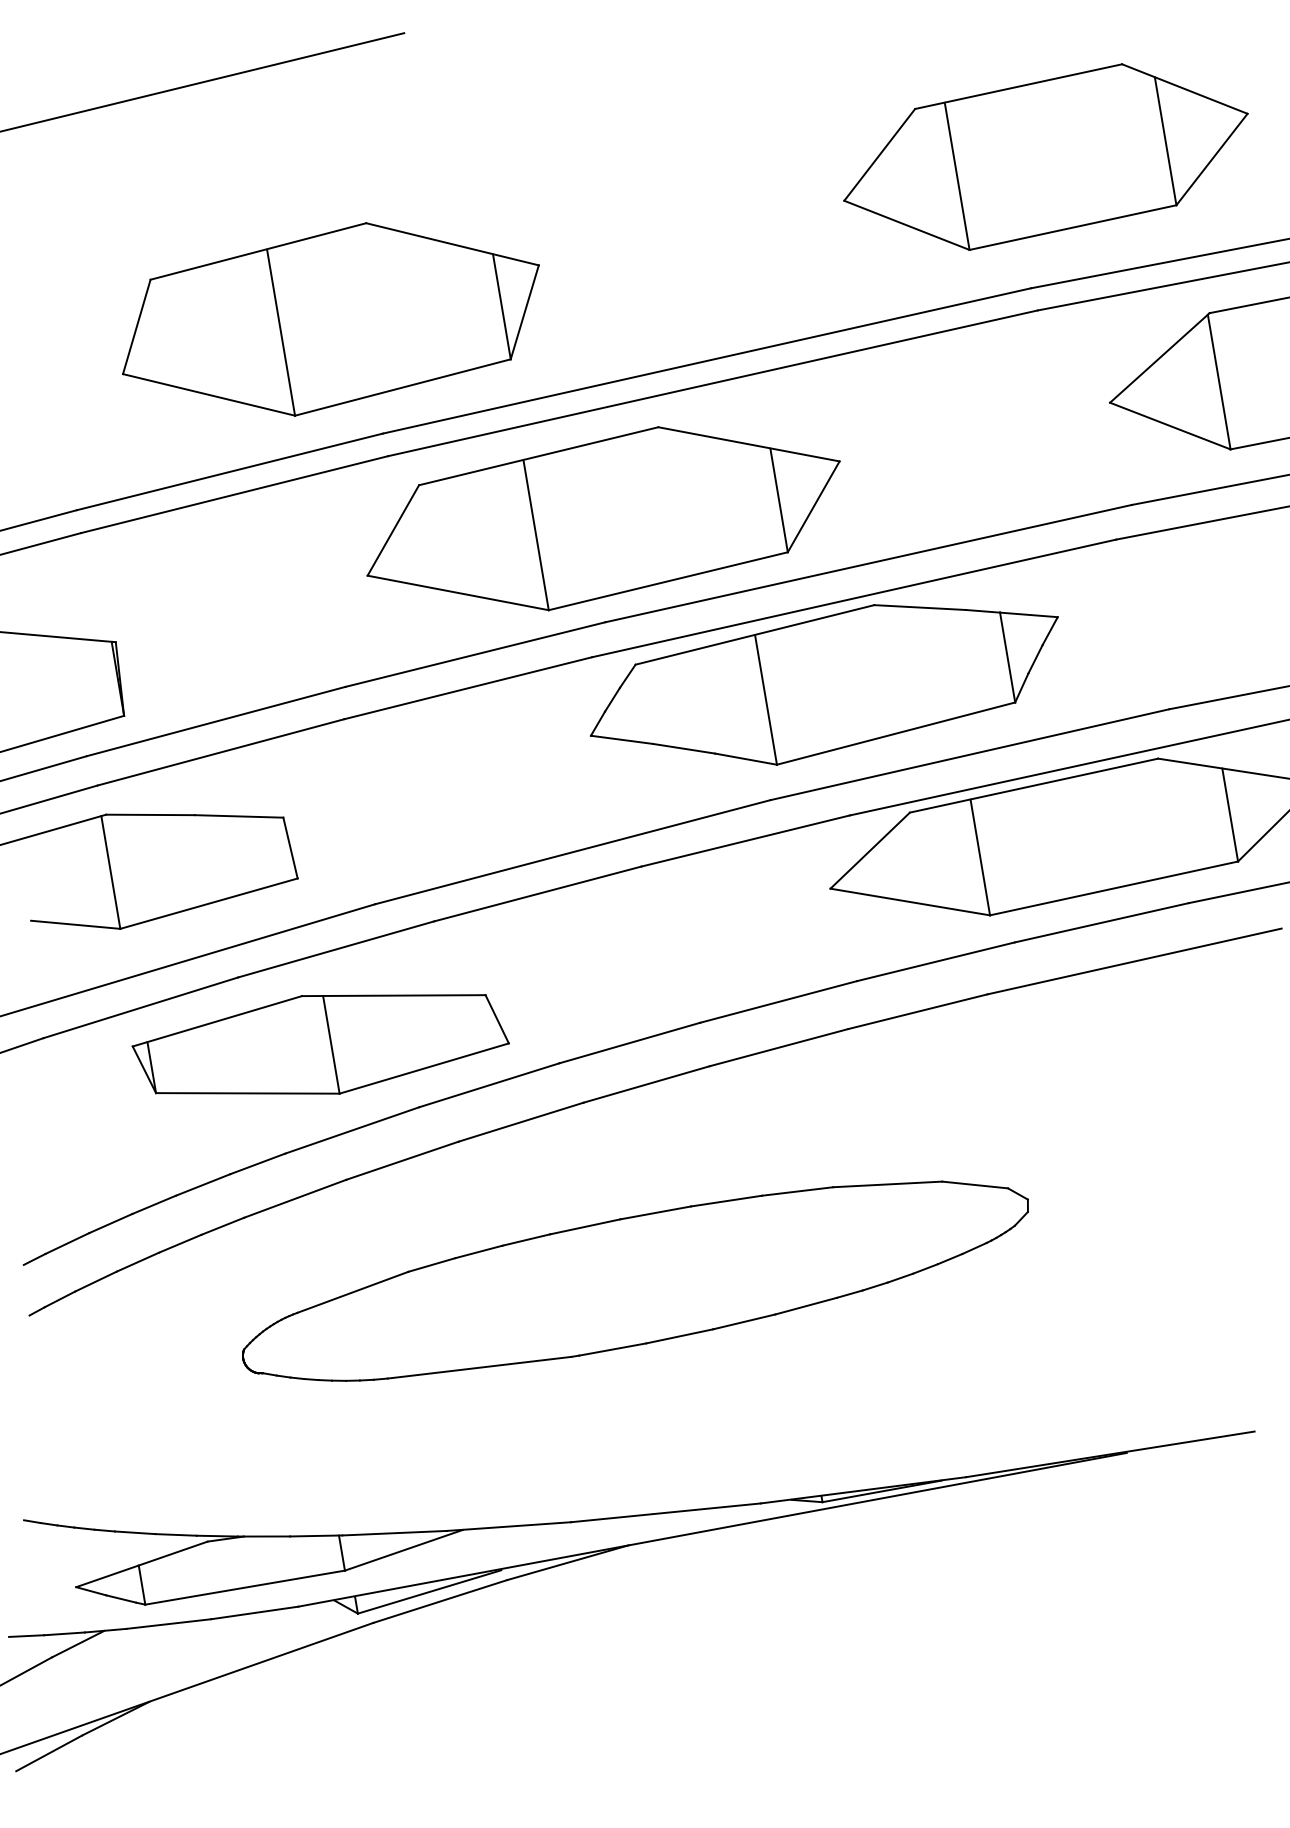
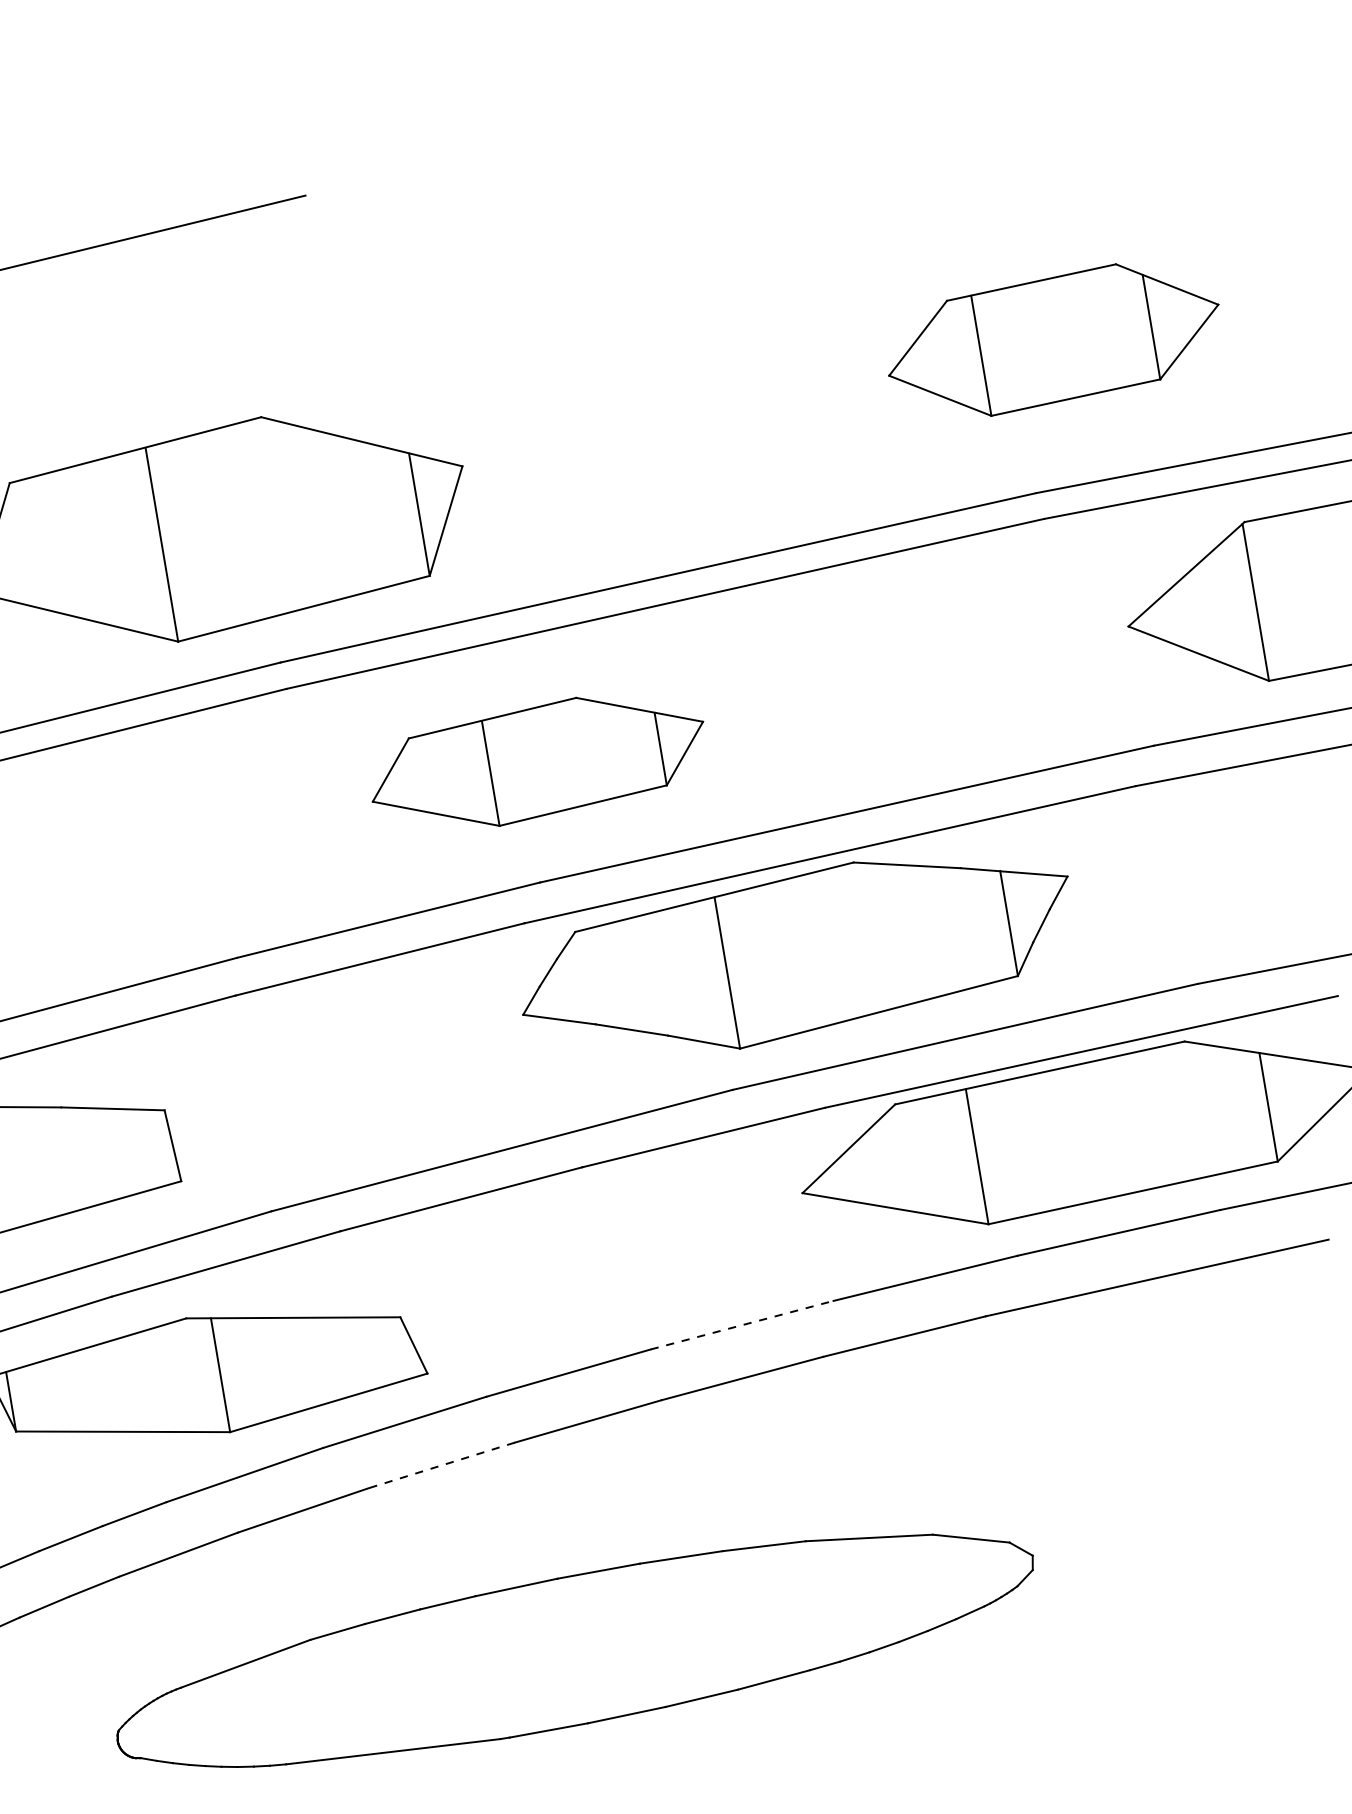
part: (1045, 156) -> (1053, 339), size x0.7
part: (603, 518) -> (537, 761), size x0.6
line: (779, 1001) -> (743, 1324), solid -> dashed
line: (521, 1122) -> (442, 1465), solid -> dashed

